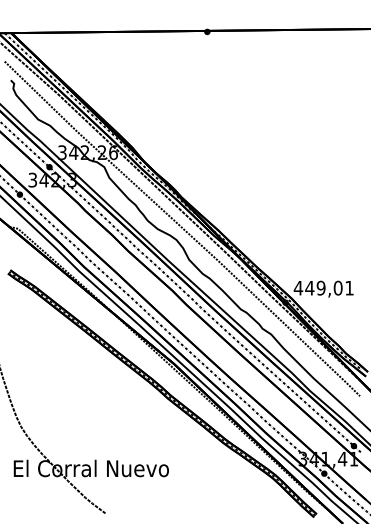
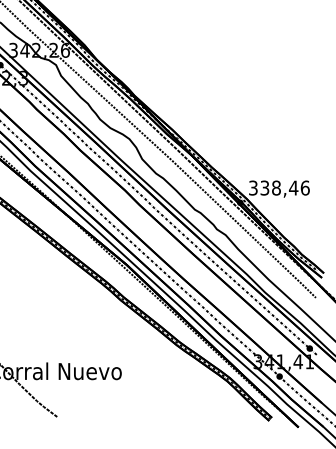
text: (323, 287) -> (278, 187), 449,01 -> 338,46

